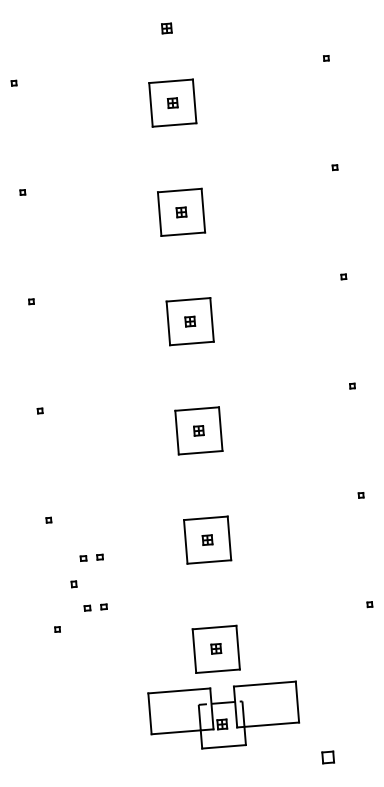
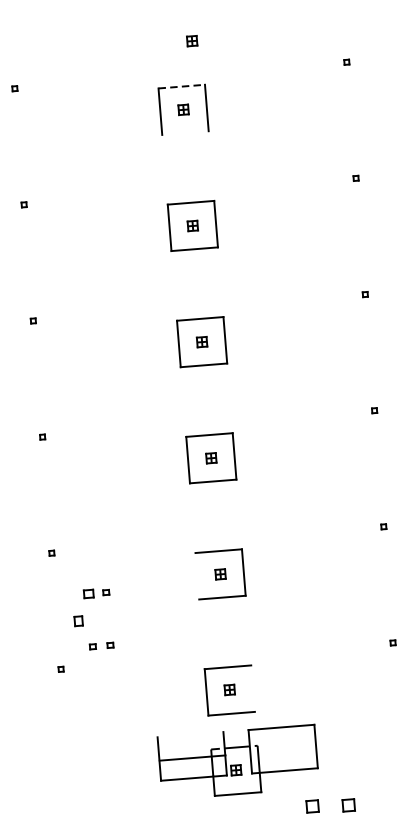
part: (166, 28) -> (191, 41), moved
line: (171, 81) -> (182, 86), solid -> dashed
line: (174, 124) -> (185, 132), removed
line: (185, 541) -> (197, 575), removed
part: (83, 558) -> (88, 593), size x1.6
part: (73, 584) -> (78, 621), size x1.6
line: (237, 647) -> (252, 688), removed
line: (179, 690) -> (192, 757), moved
part: (294, 758) -> (312, 806), added

